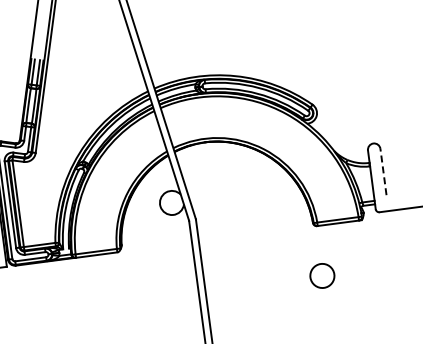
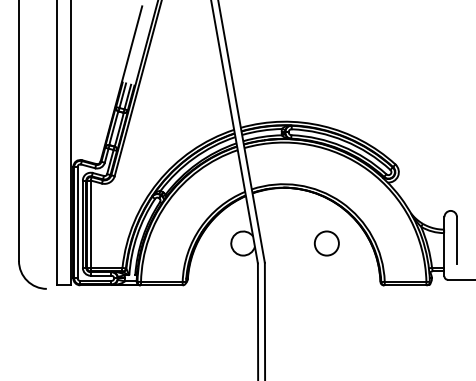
line: (382, 172) -> (456, 240), dashed -> solid
circle: (322, 275) -> (326, 243), moved

